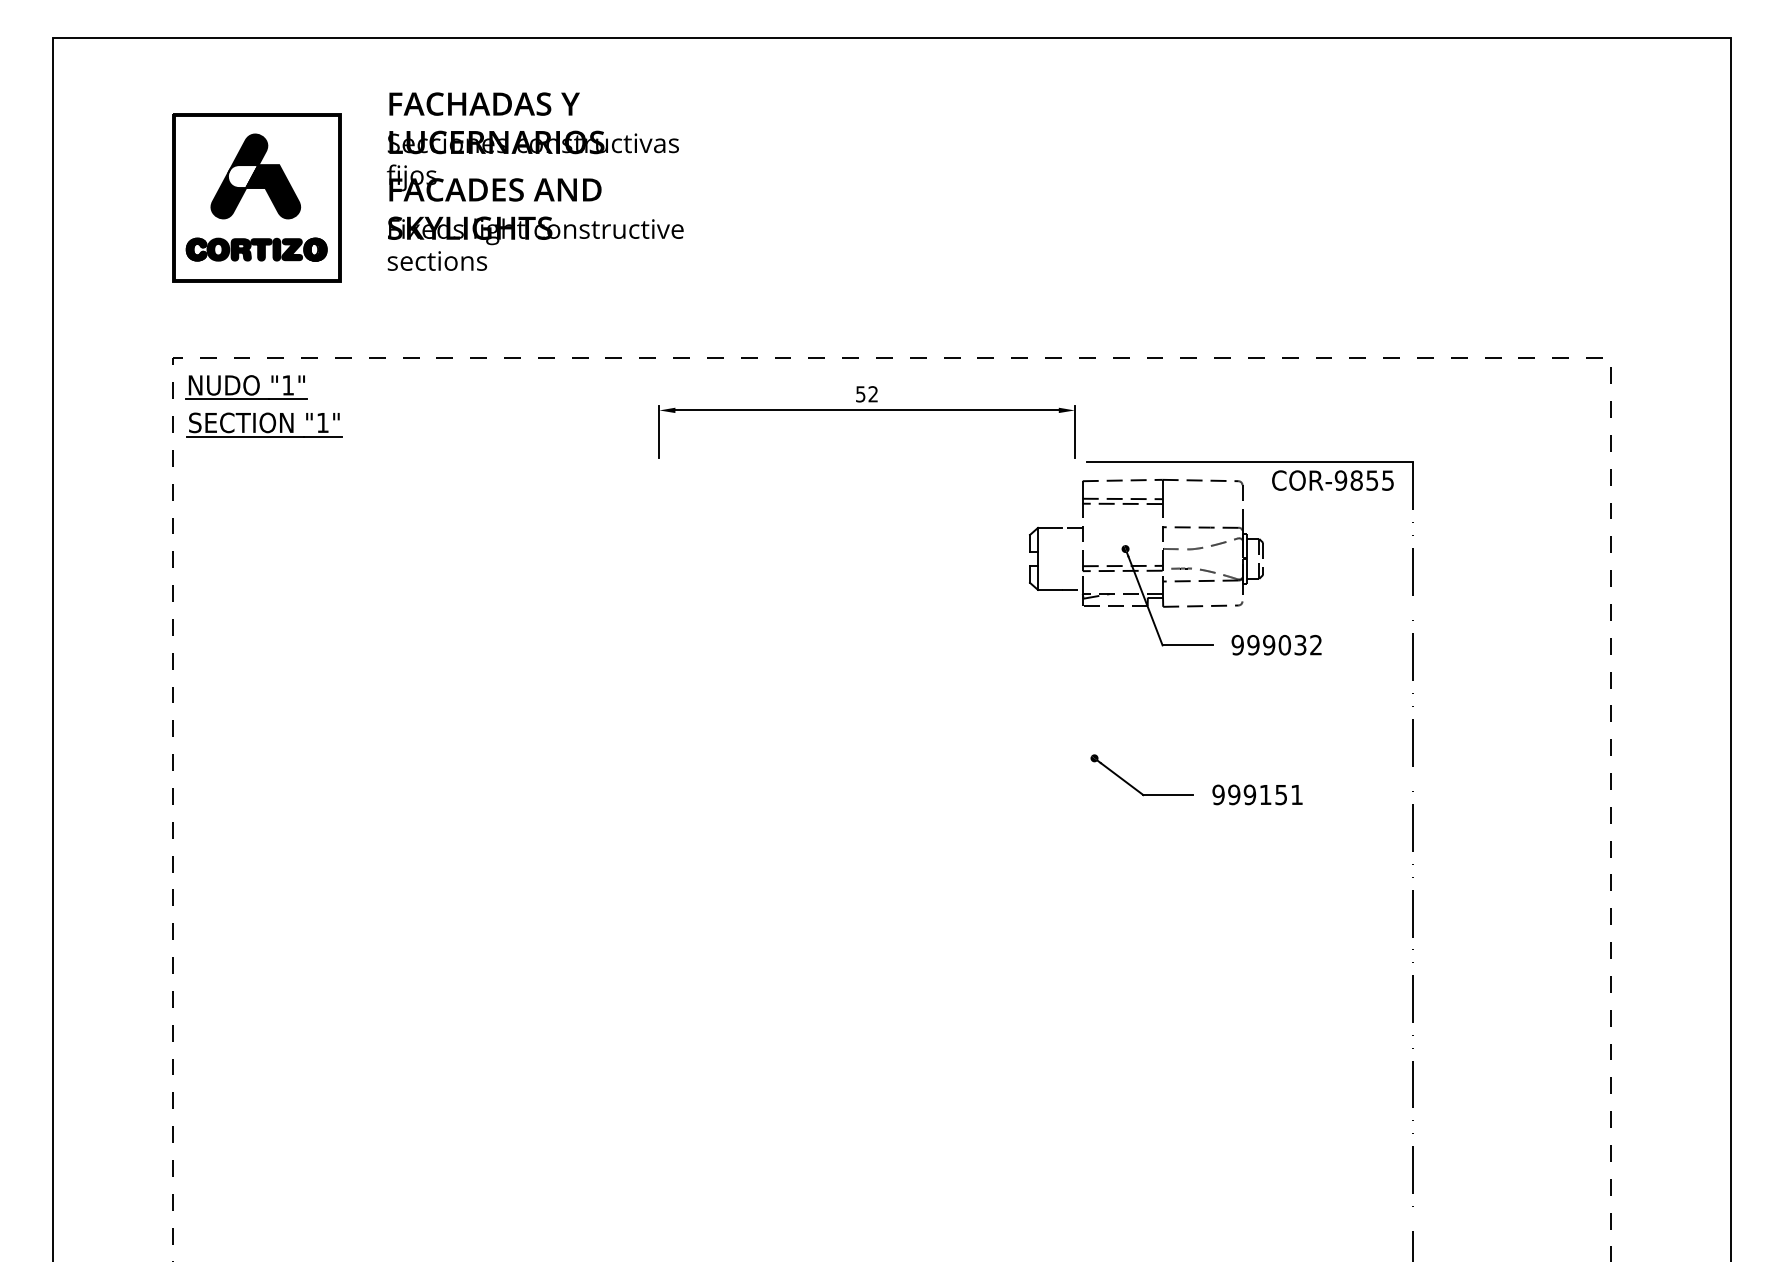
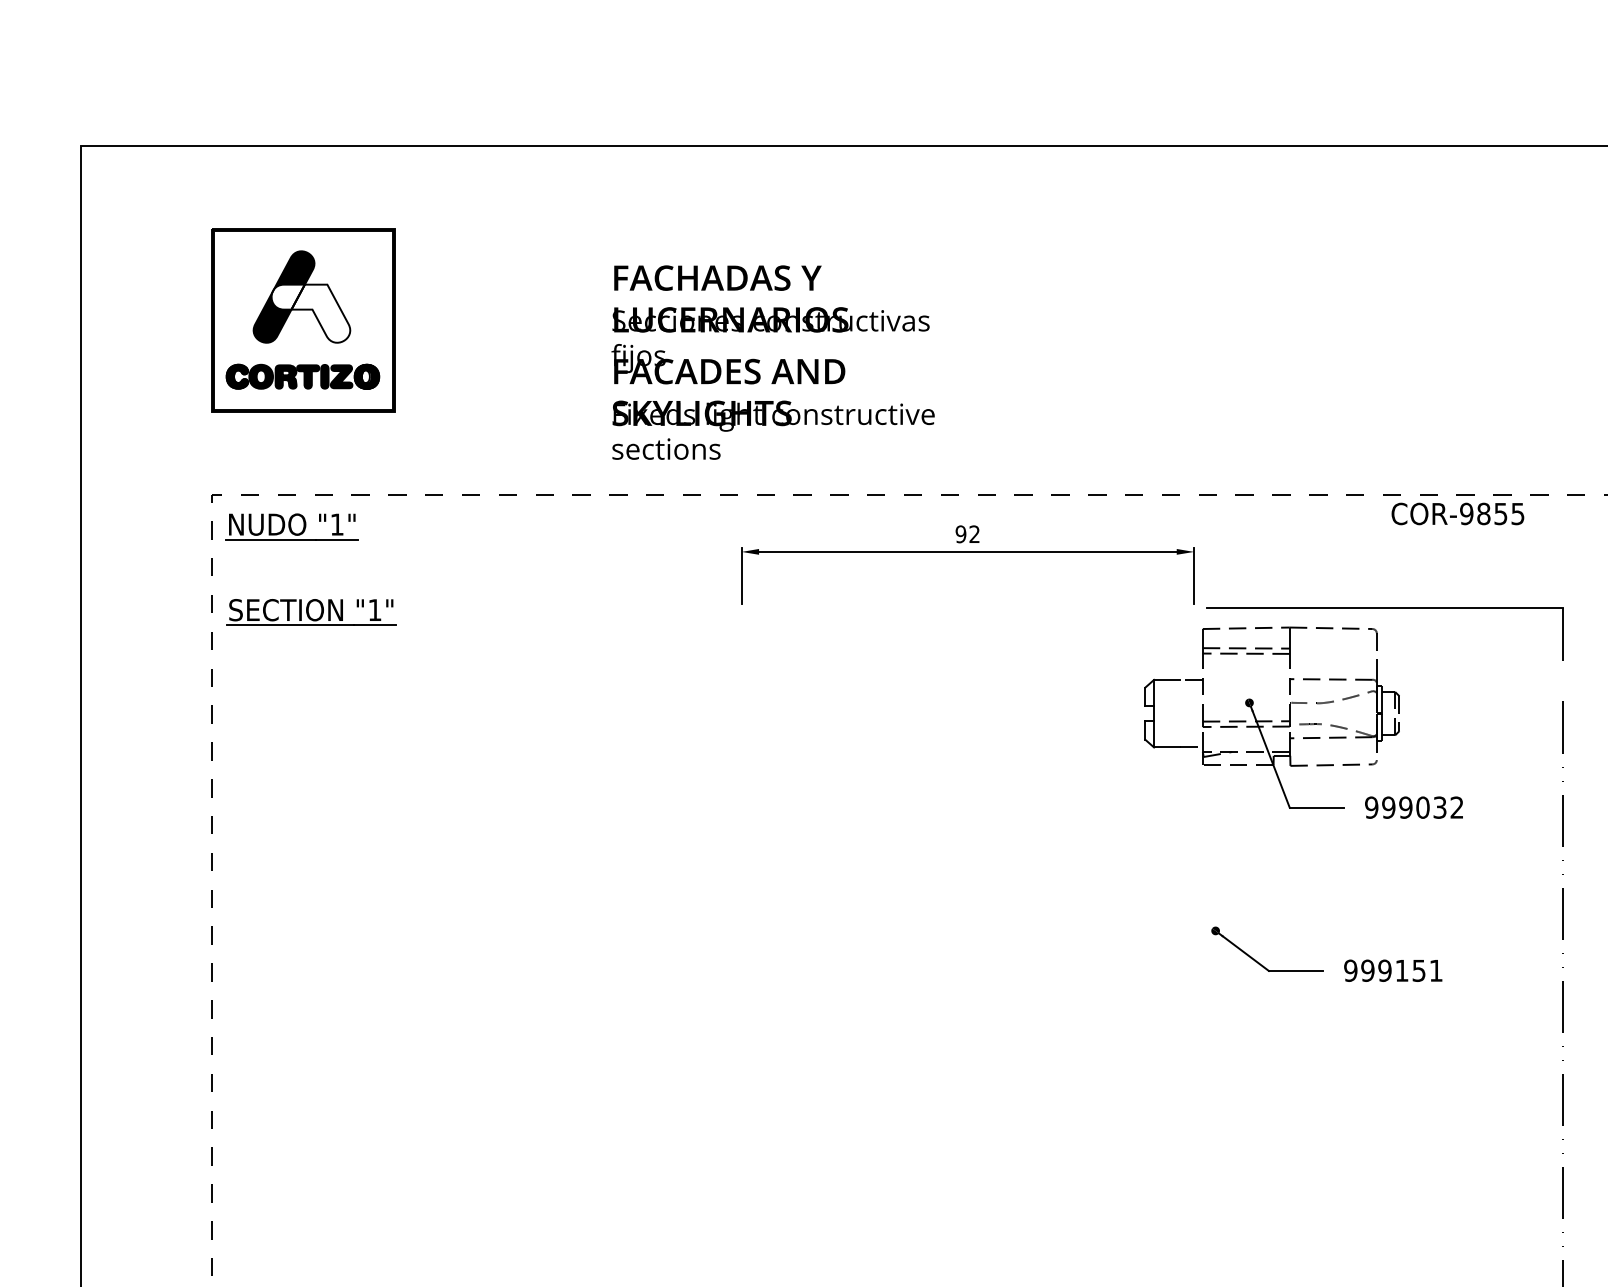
text: (535, 181) -> (773, 362), moved
fill: (273, 191) -> (321, 313), removed
text: (860, 394) -> (960, 534), 52 -> 92
part: (264, 424) -> (311, 611), moved
text: (1332, 480) -> (1457, 513), moved

